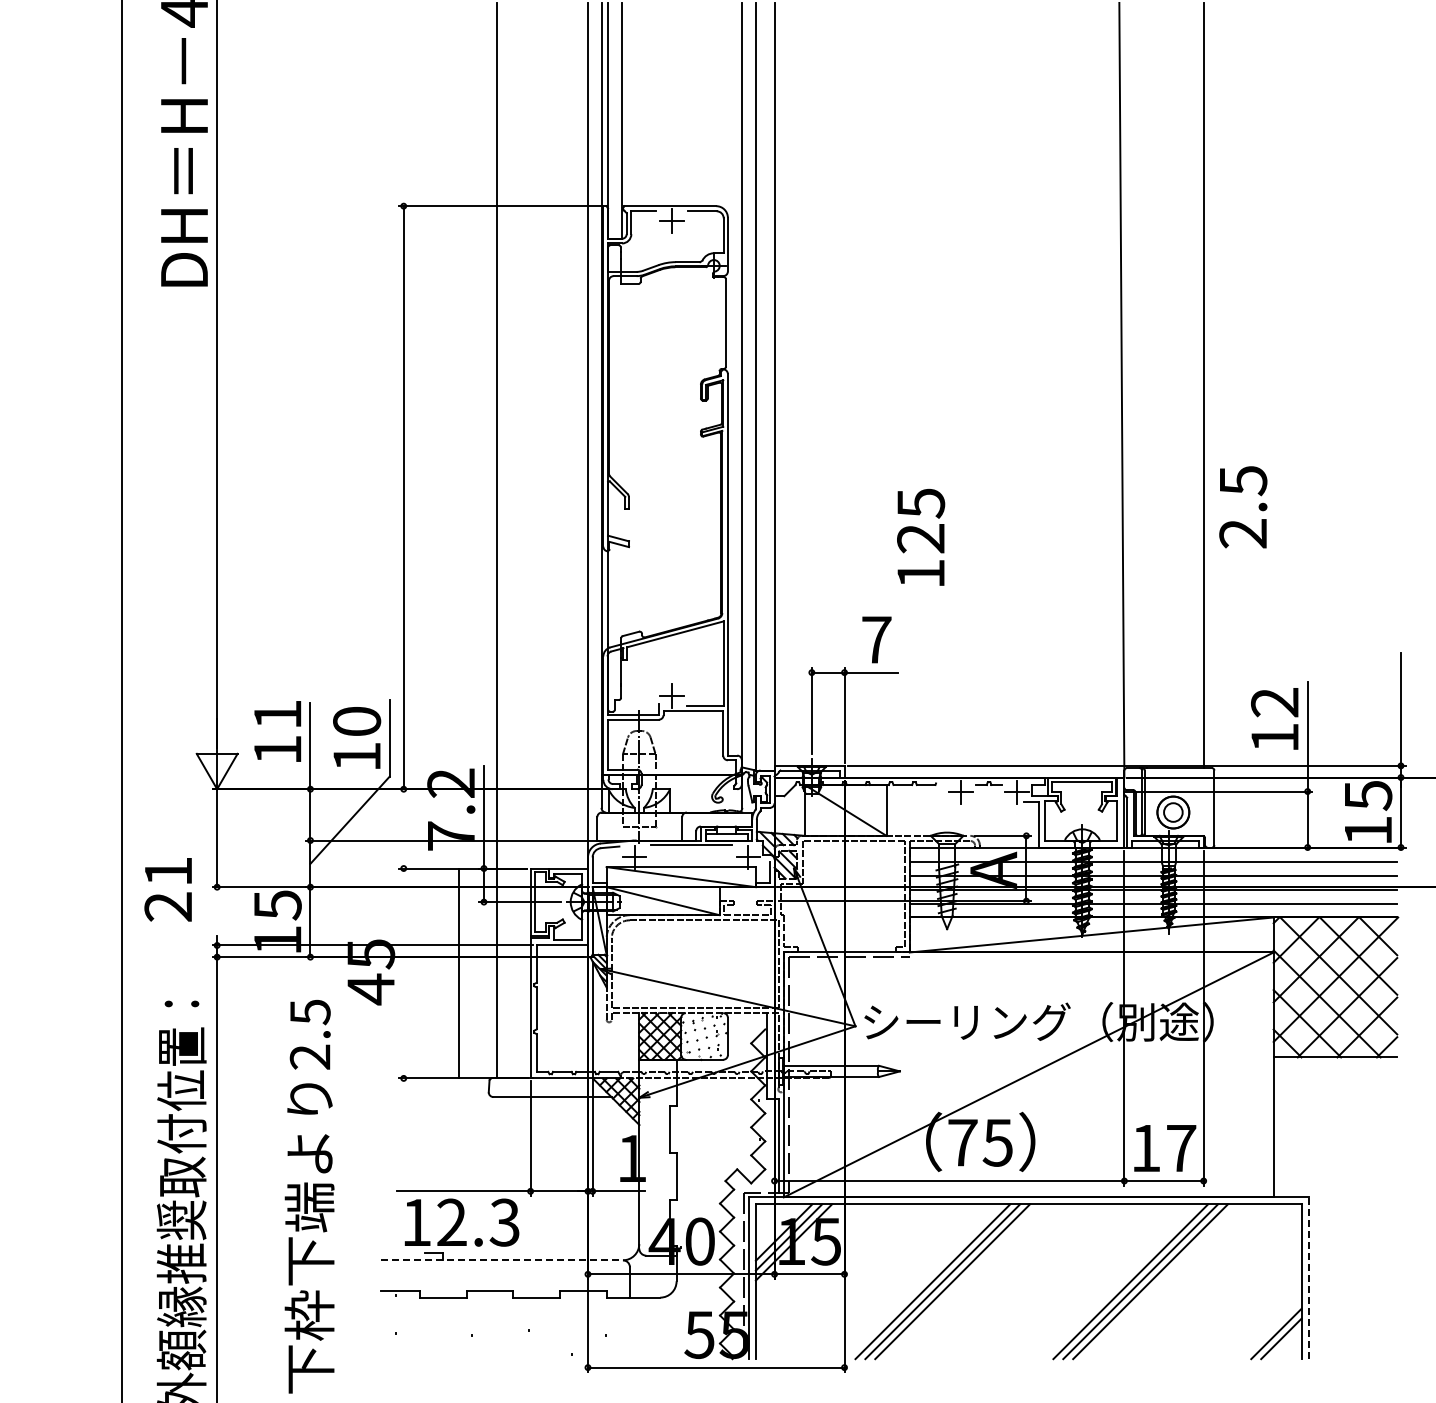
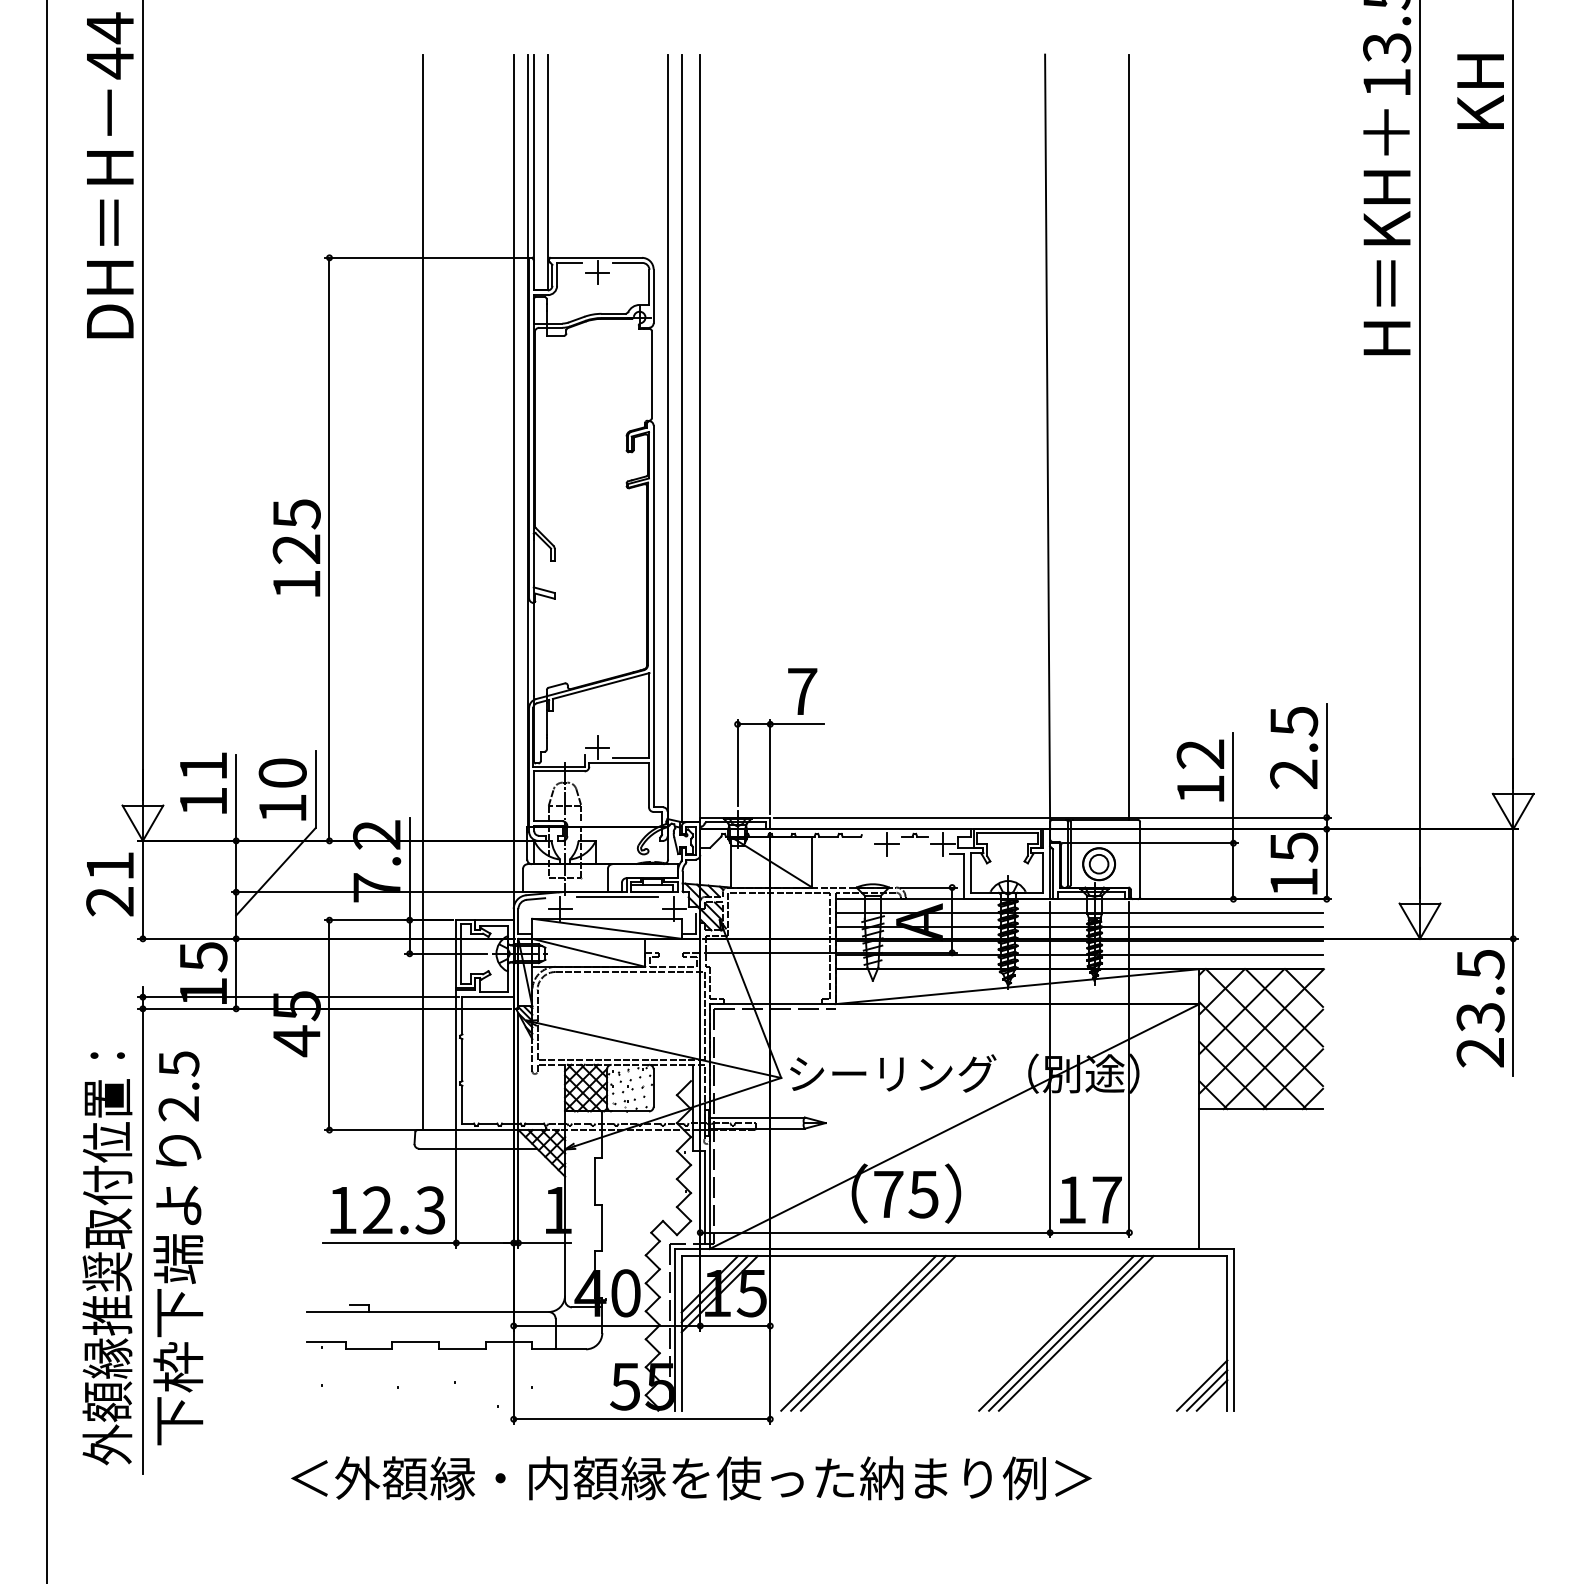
text: (1243, 506) -> (1294, 747), moved
text: (920, 536) -> (296, 547), moved
text: (167, 889) -> (109, 884), moved
line: (458, 973) -> (329, 1025), moved
text: (309, 1196) -> (178, 1248), moved
text: (461, 1222) -> (387, 1210), moved
line: (502, 1260) -> (428, 1312), dashed -> solid
line: (1308, 1277) -> (1234, 1329), dashed -> solid
line: (1285, 1343) -> (1211, 1395), added

